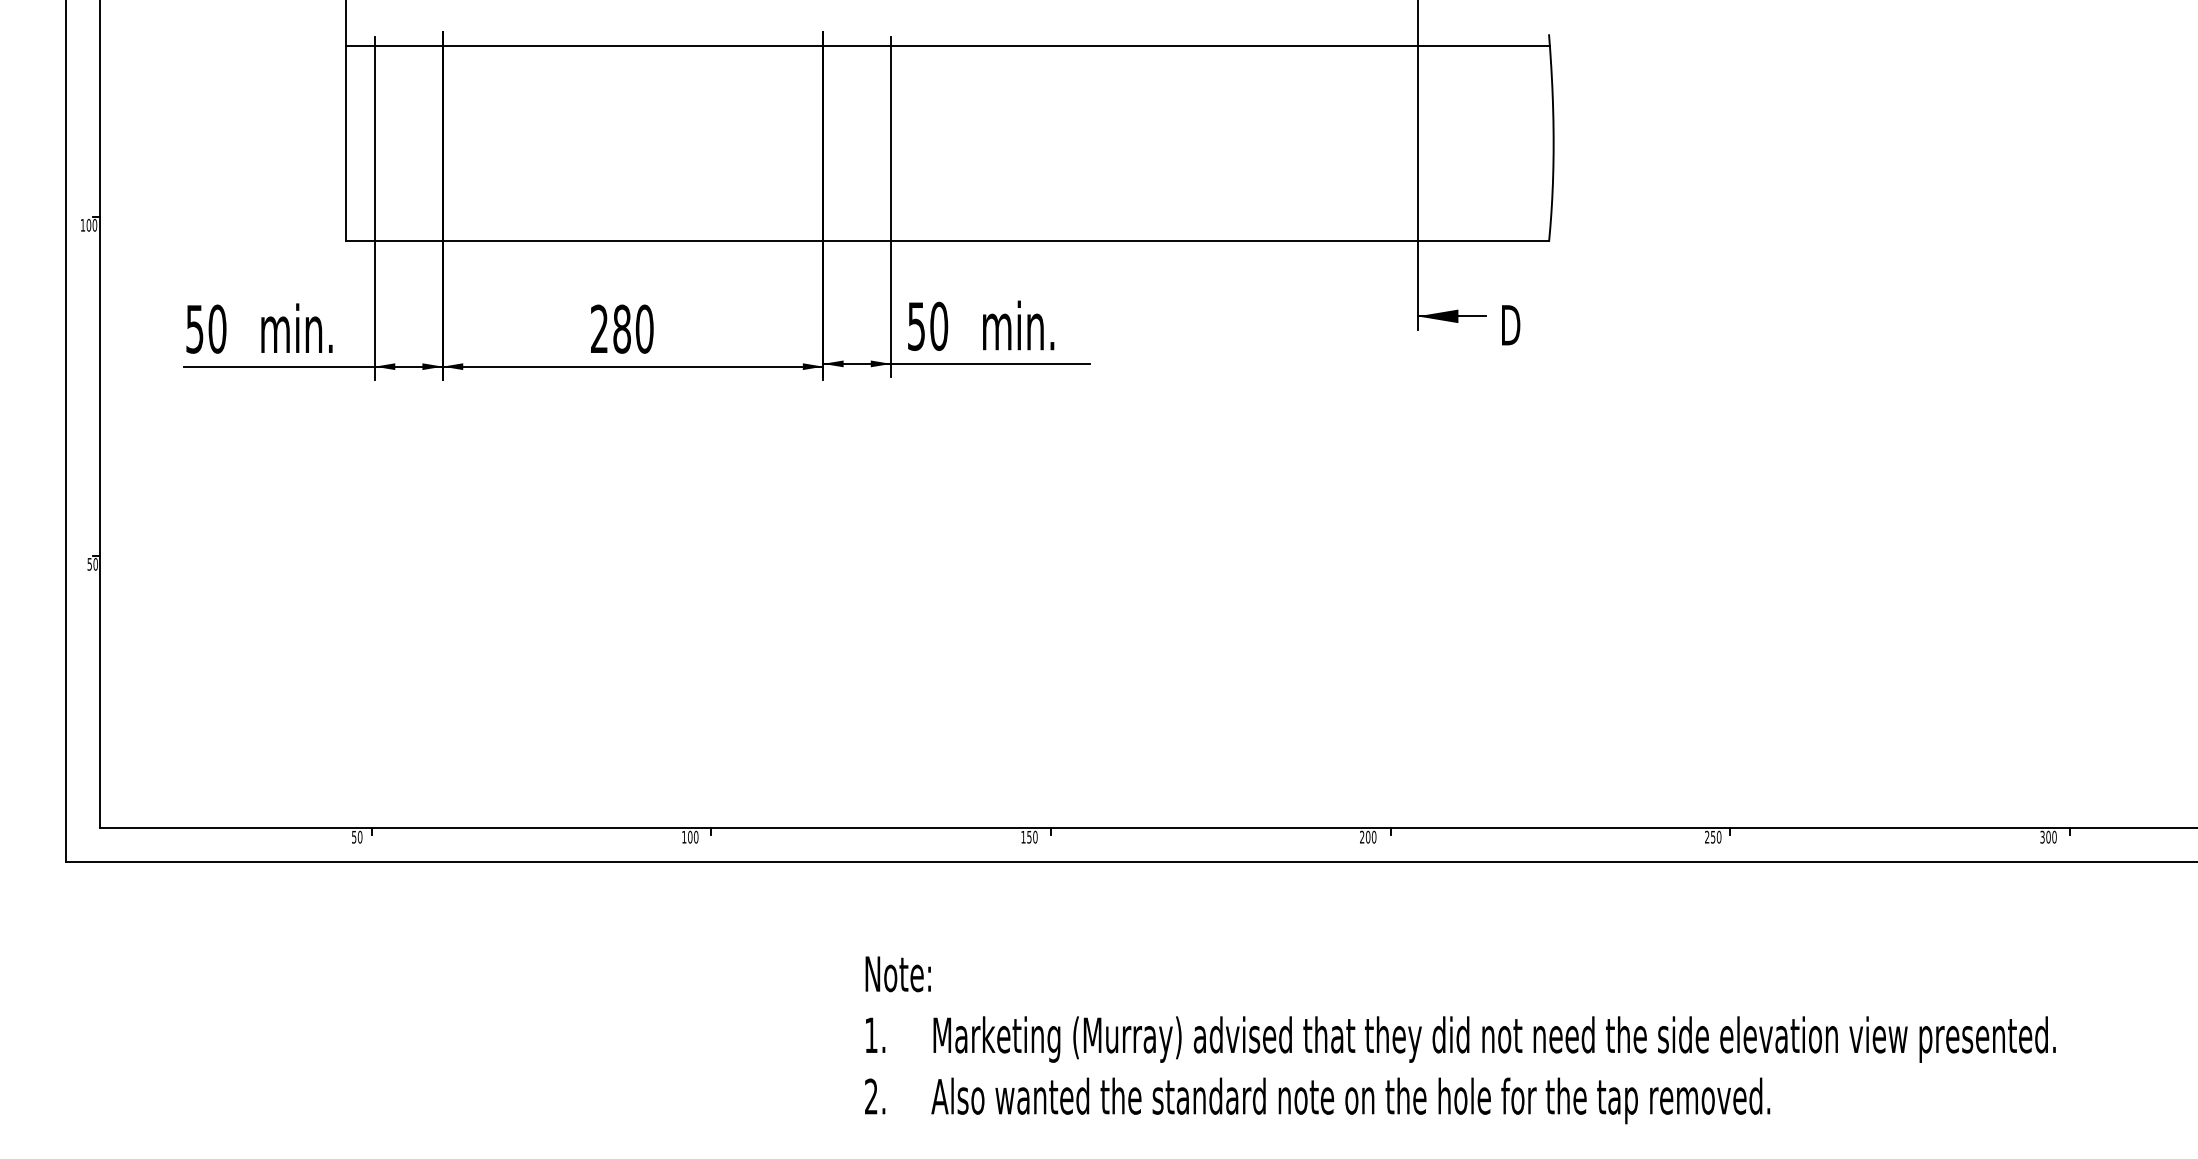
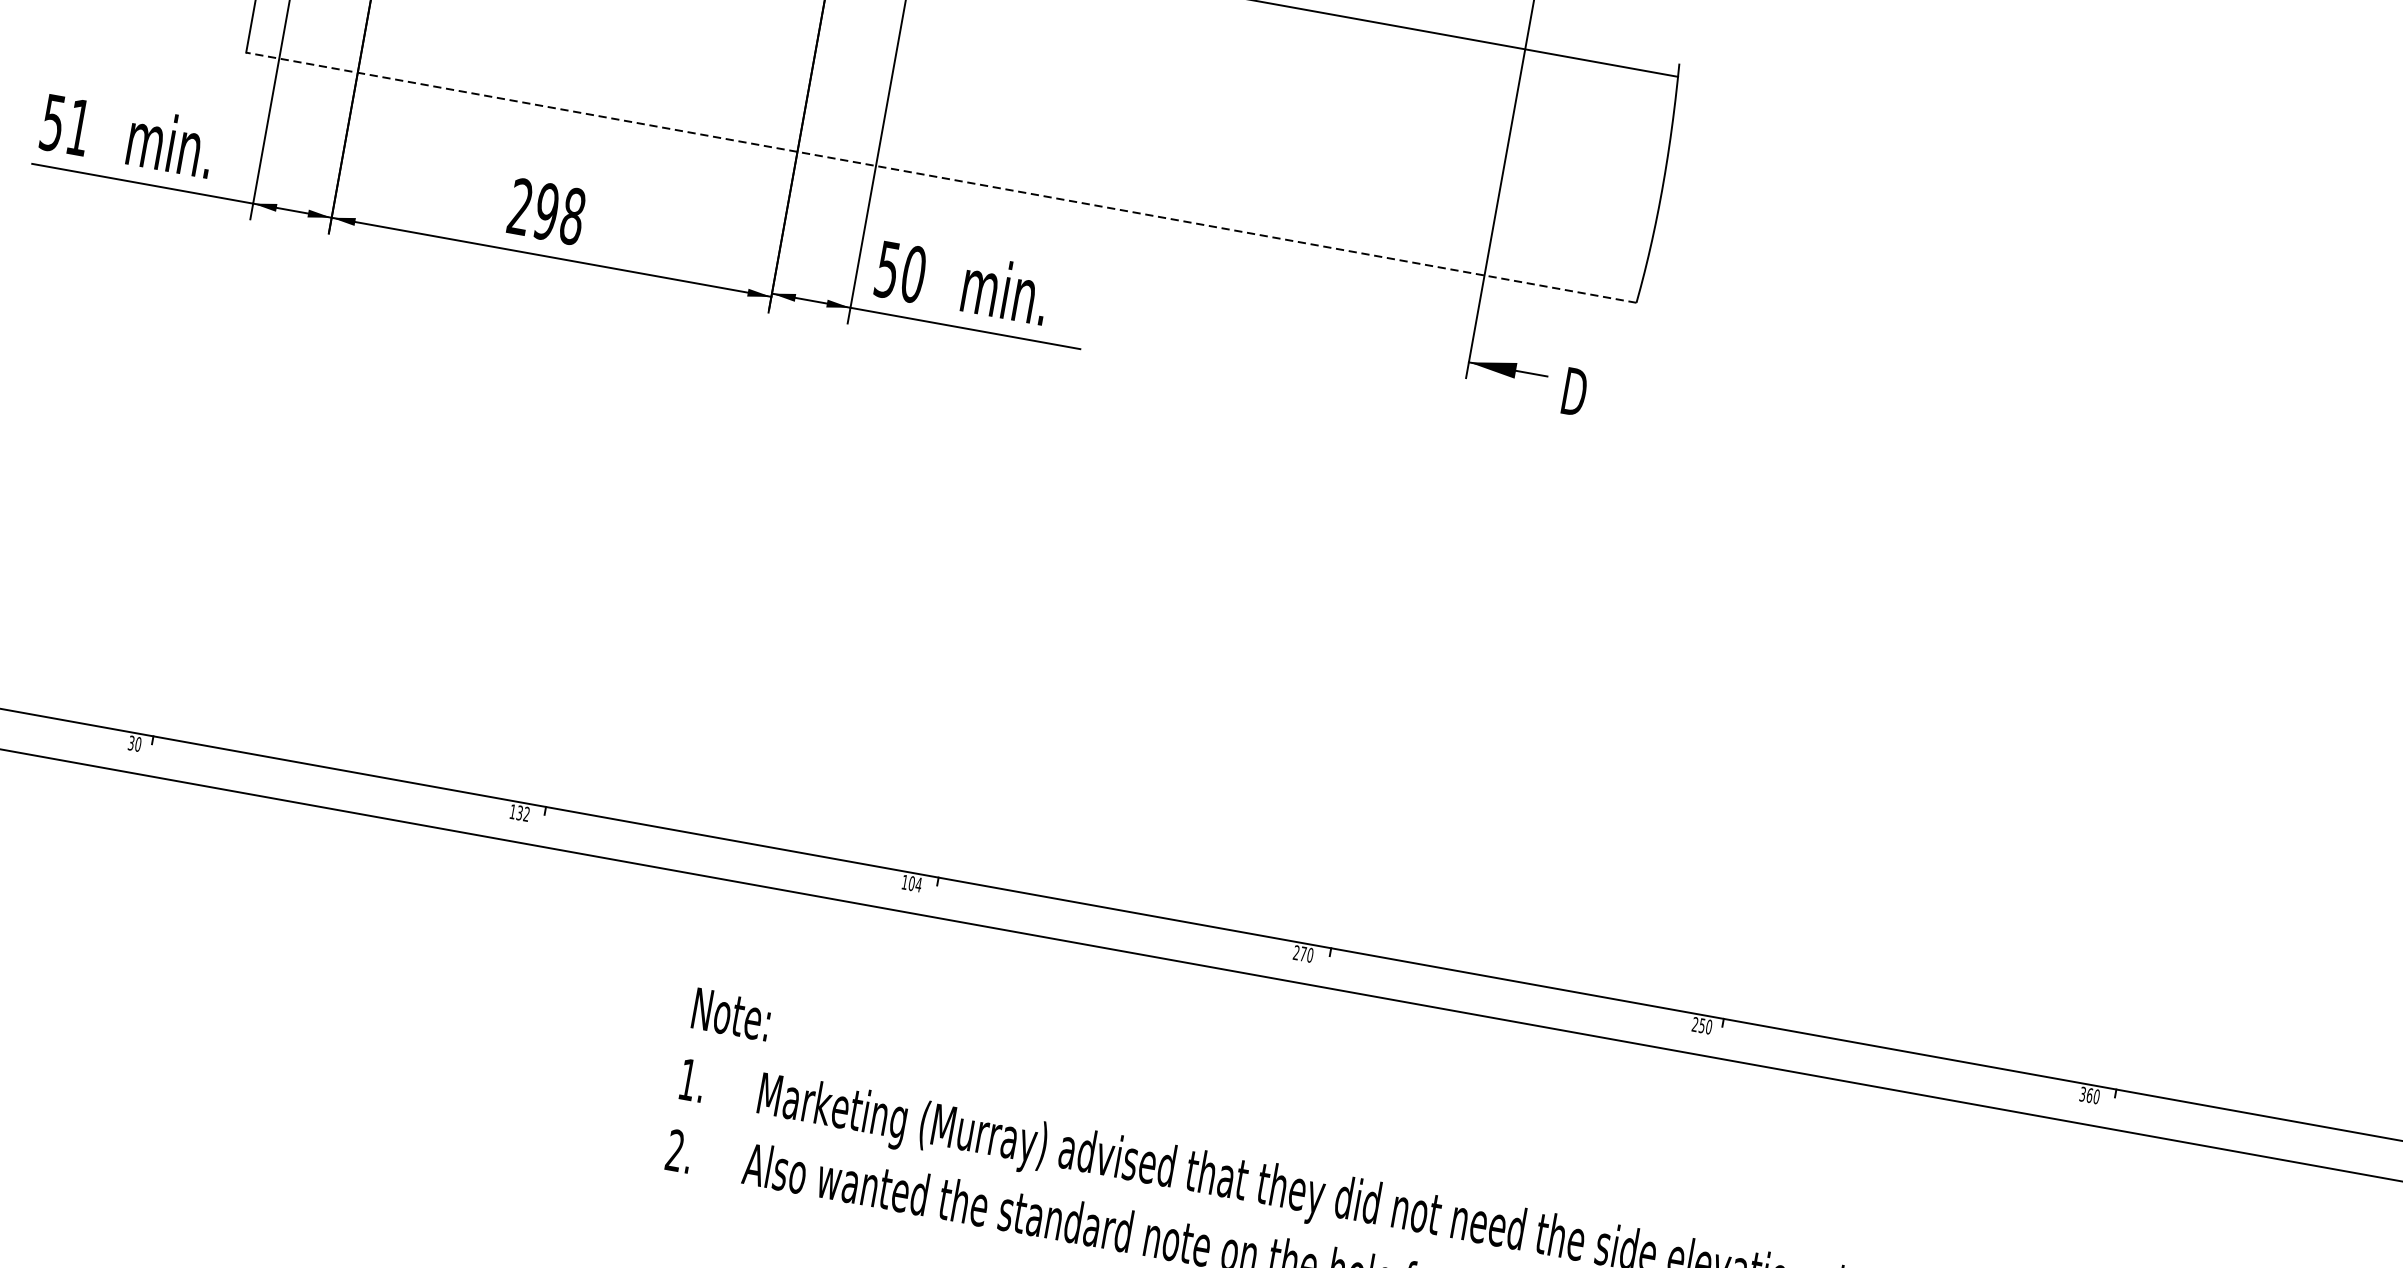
line: (947, 241) -> (941, 178), solid -> dashed
text: (217, 328) -> (79, 126), 50 -> 51
text: (633, 328) -> (560, 213), 280 -> 298
text: (354, 836) -> (131, 742), 50 -> 30
text: (693, 836) -> (523, 812), 100 -> 132
text: (1032, 836) -> (915, 883), 150 -> 104
text: (1367, 836) -> (1302, 953), 200 -> 270
text: (2048, 836) -> (2089, 1094), 300 -> 360

